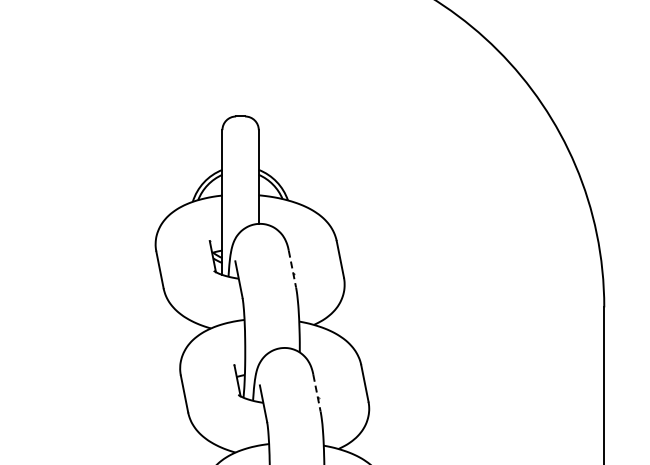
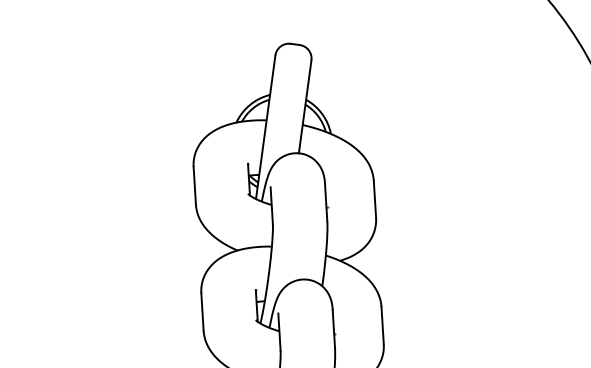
line: (292, 269) -> (326, 203), dashed -> solid
line: (316, 393) -> (333, 329), dashed -> solid

